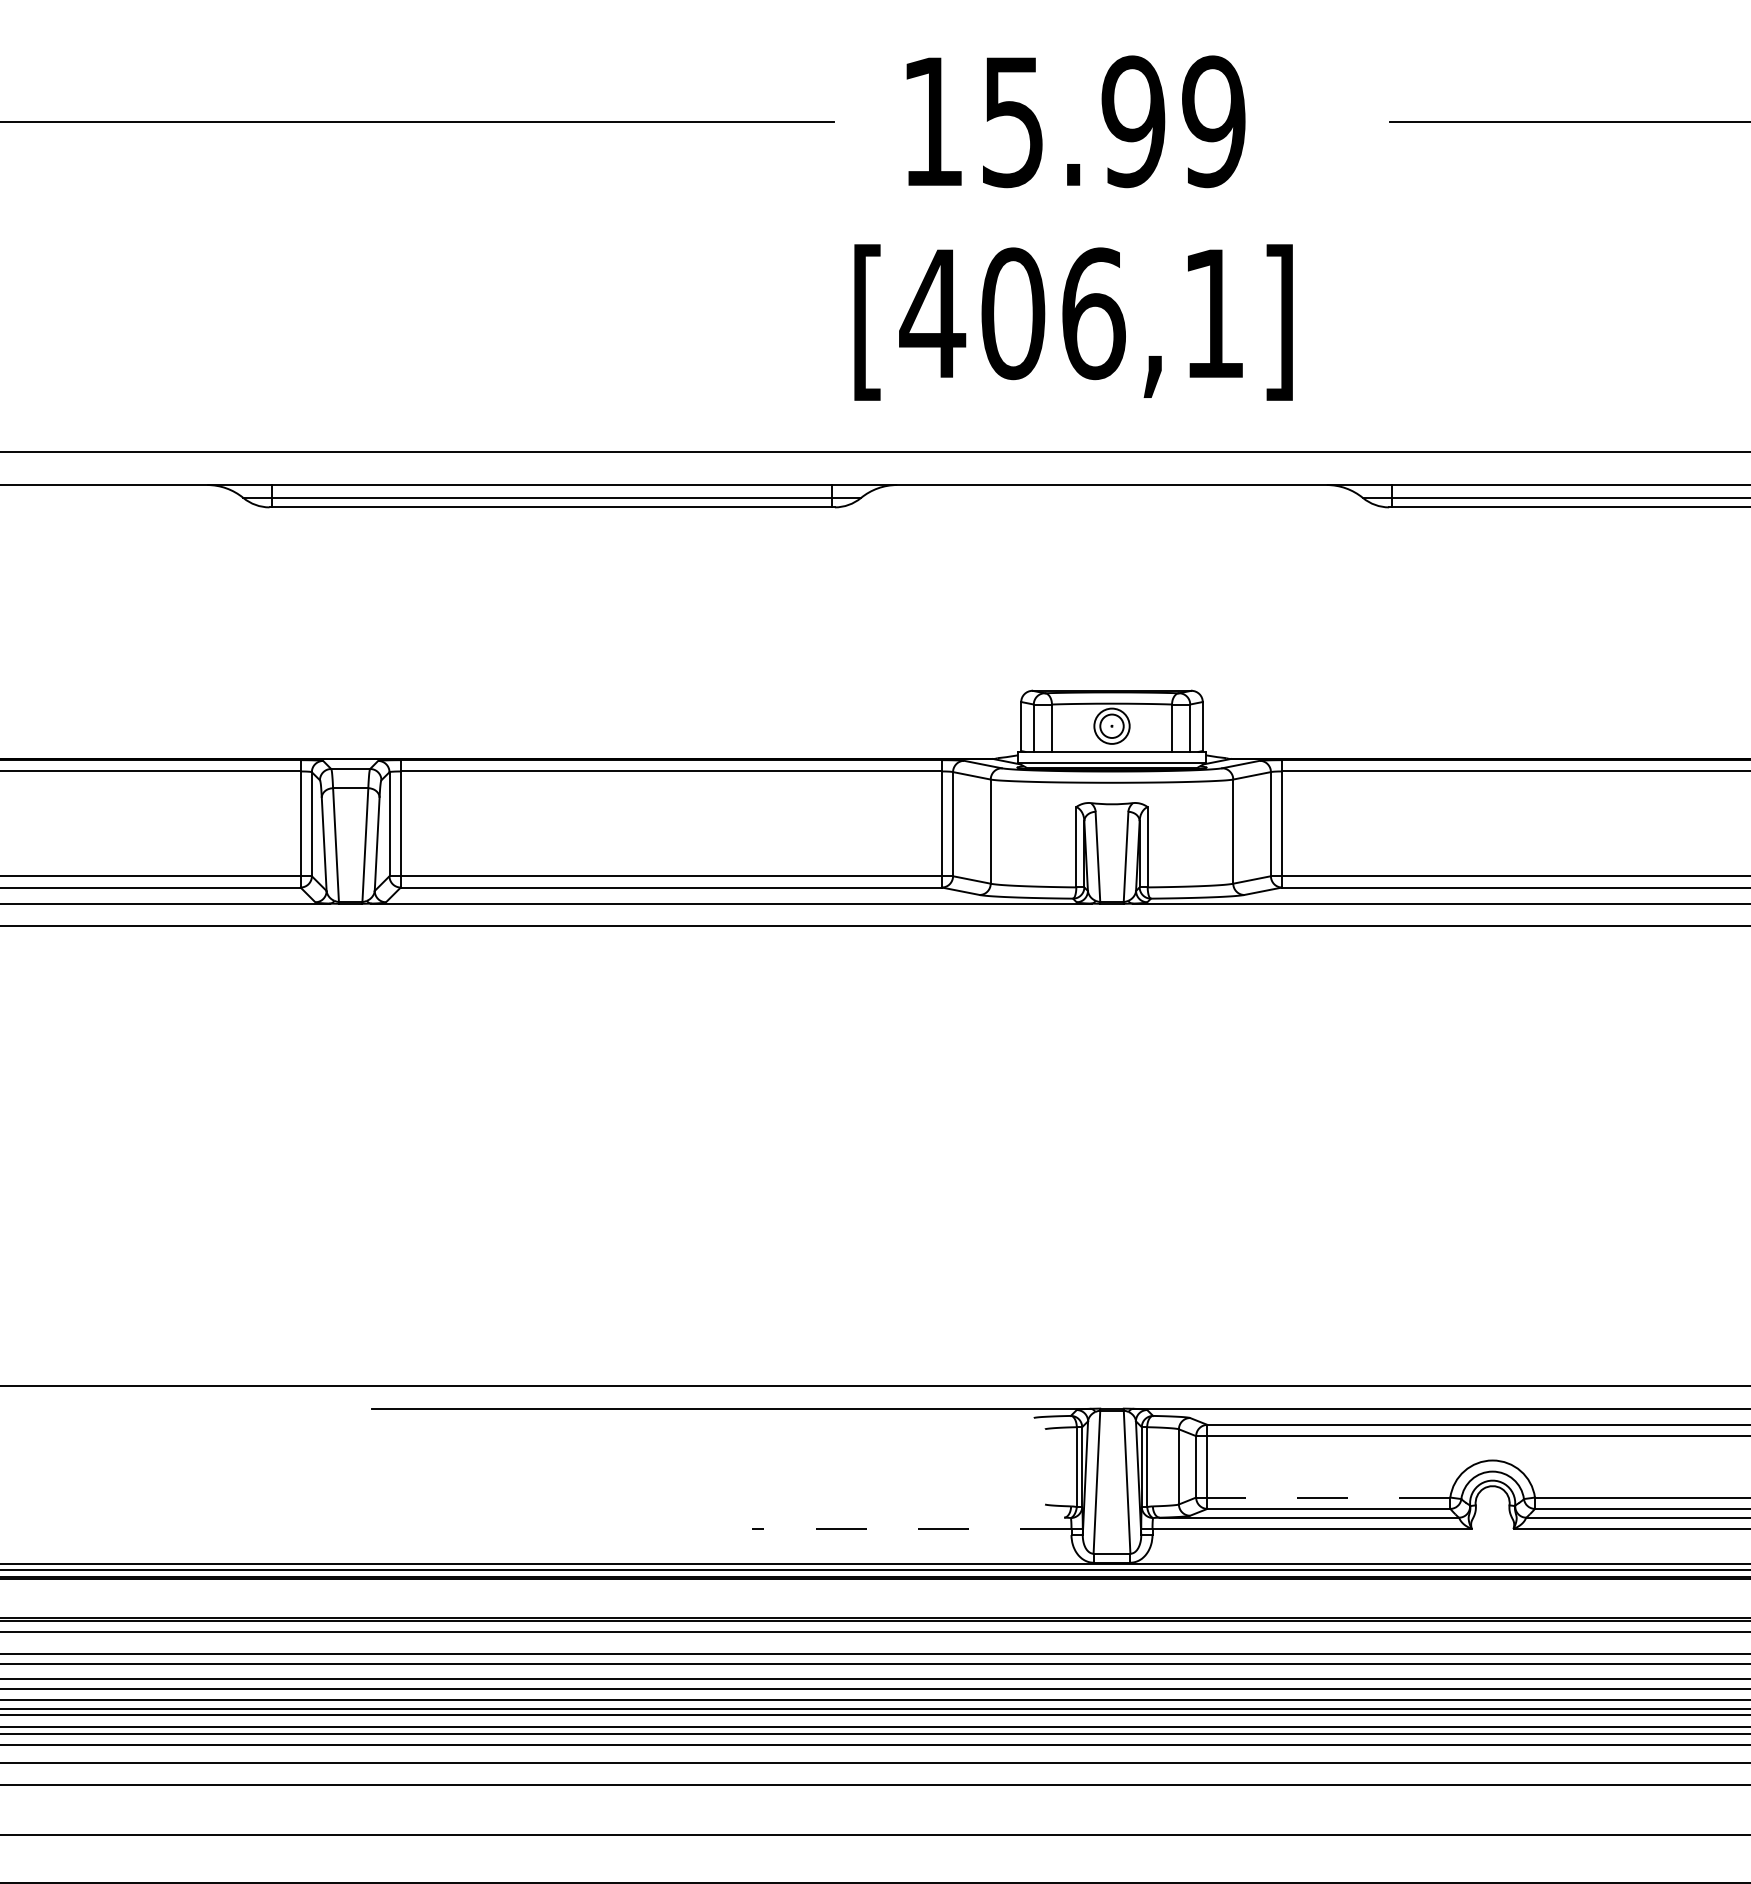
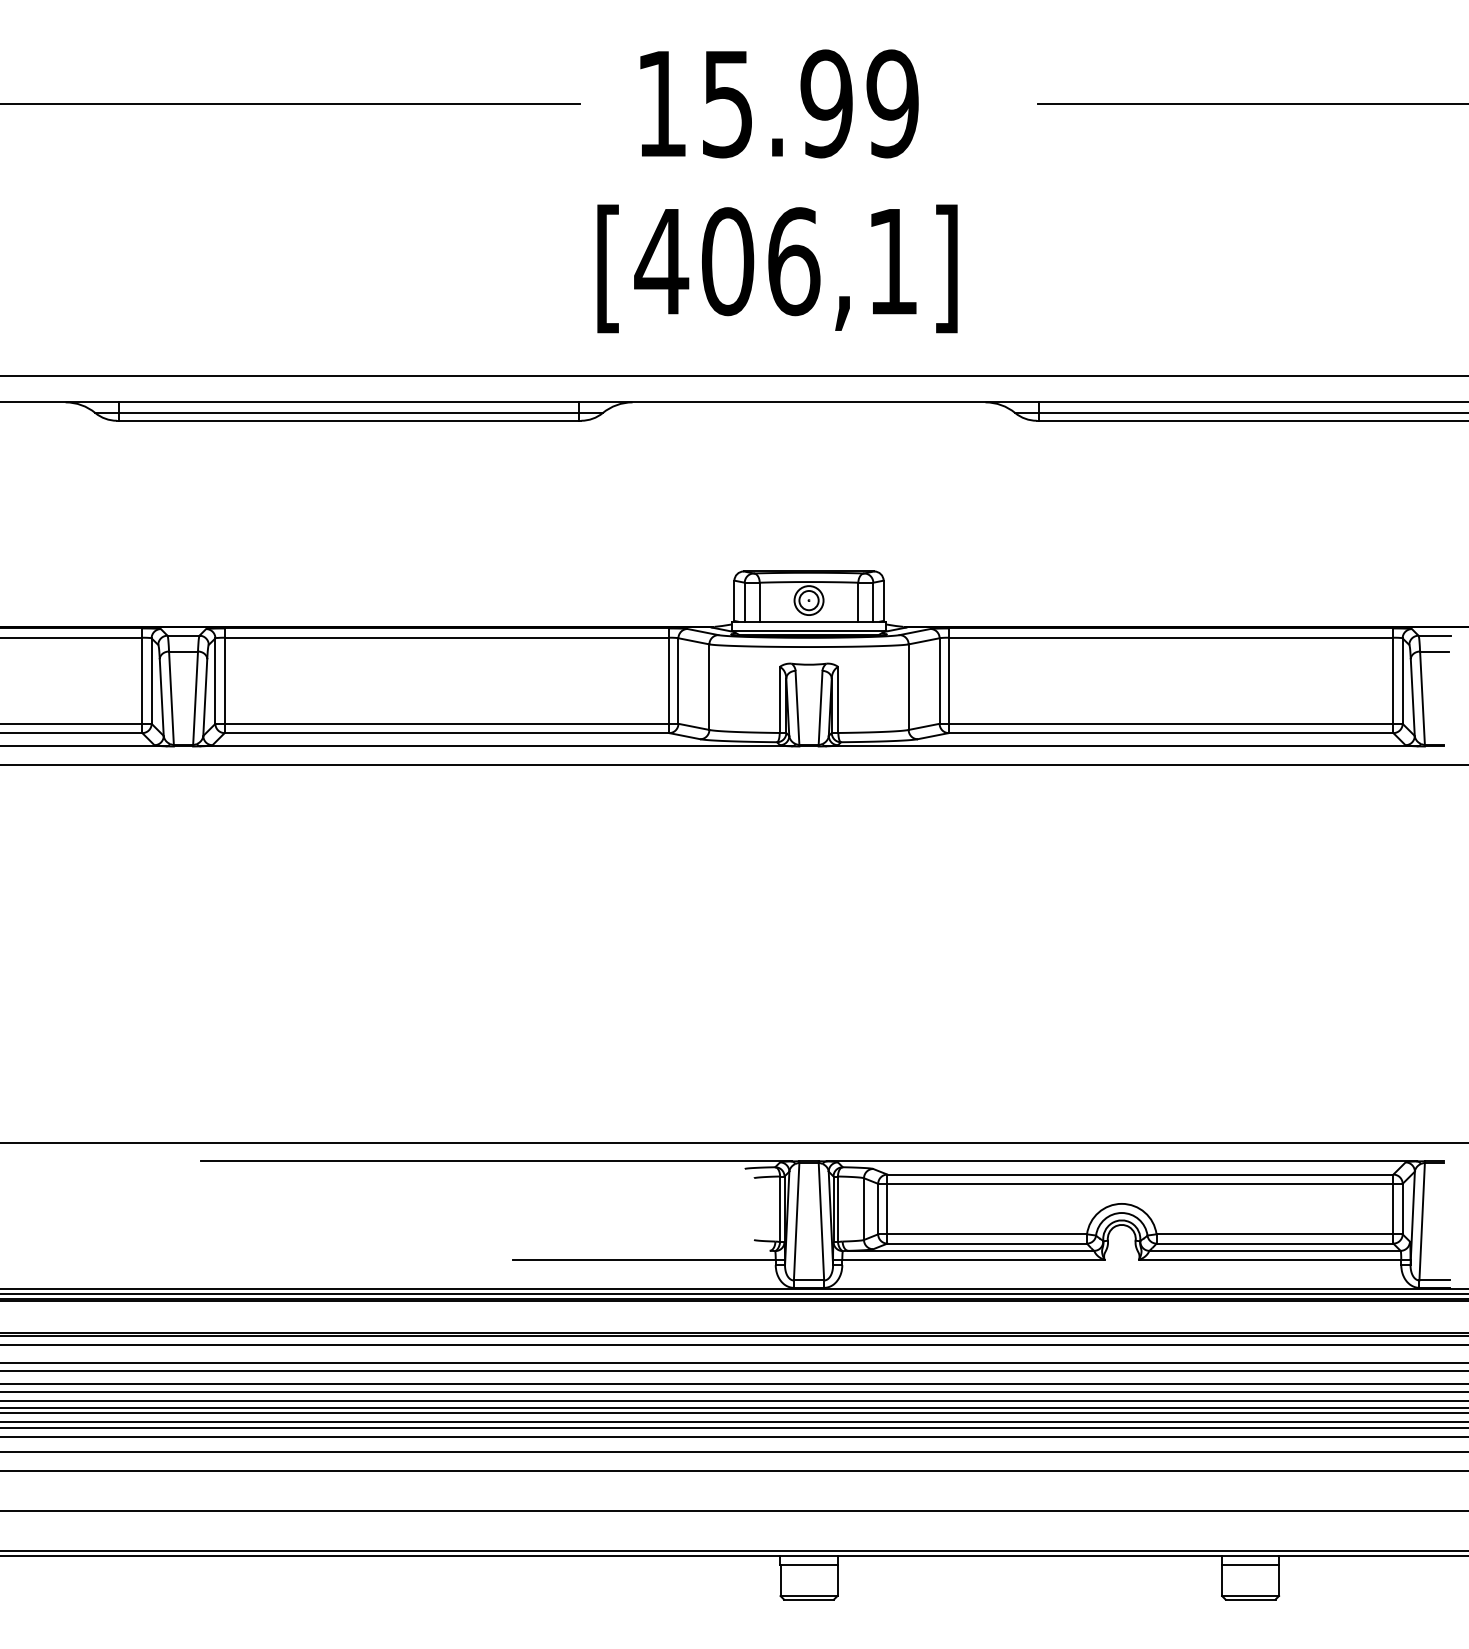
line: (1323, 1497) -> (982, 1234), dashed -> solid
line: (911, 1529) -> (644, 1260), dashed -> solid

